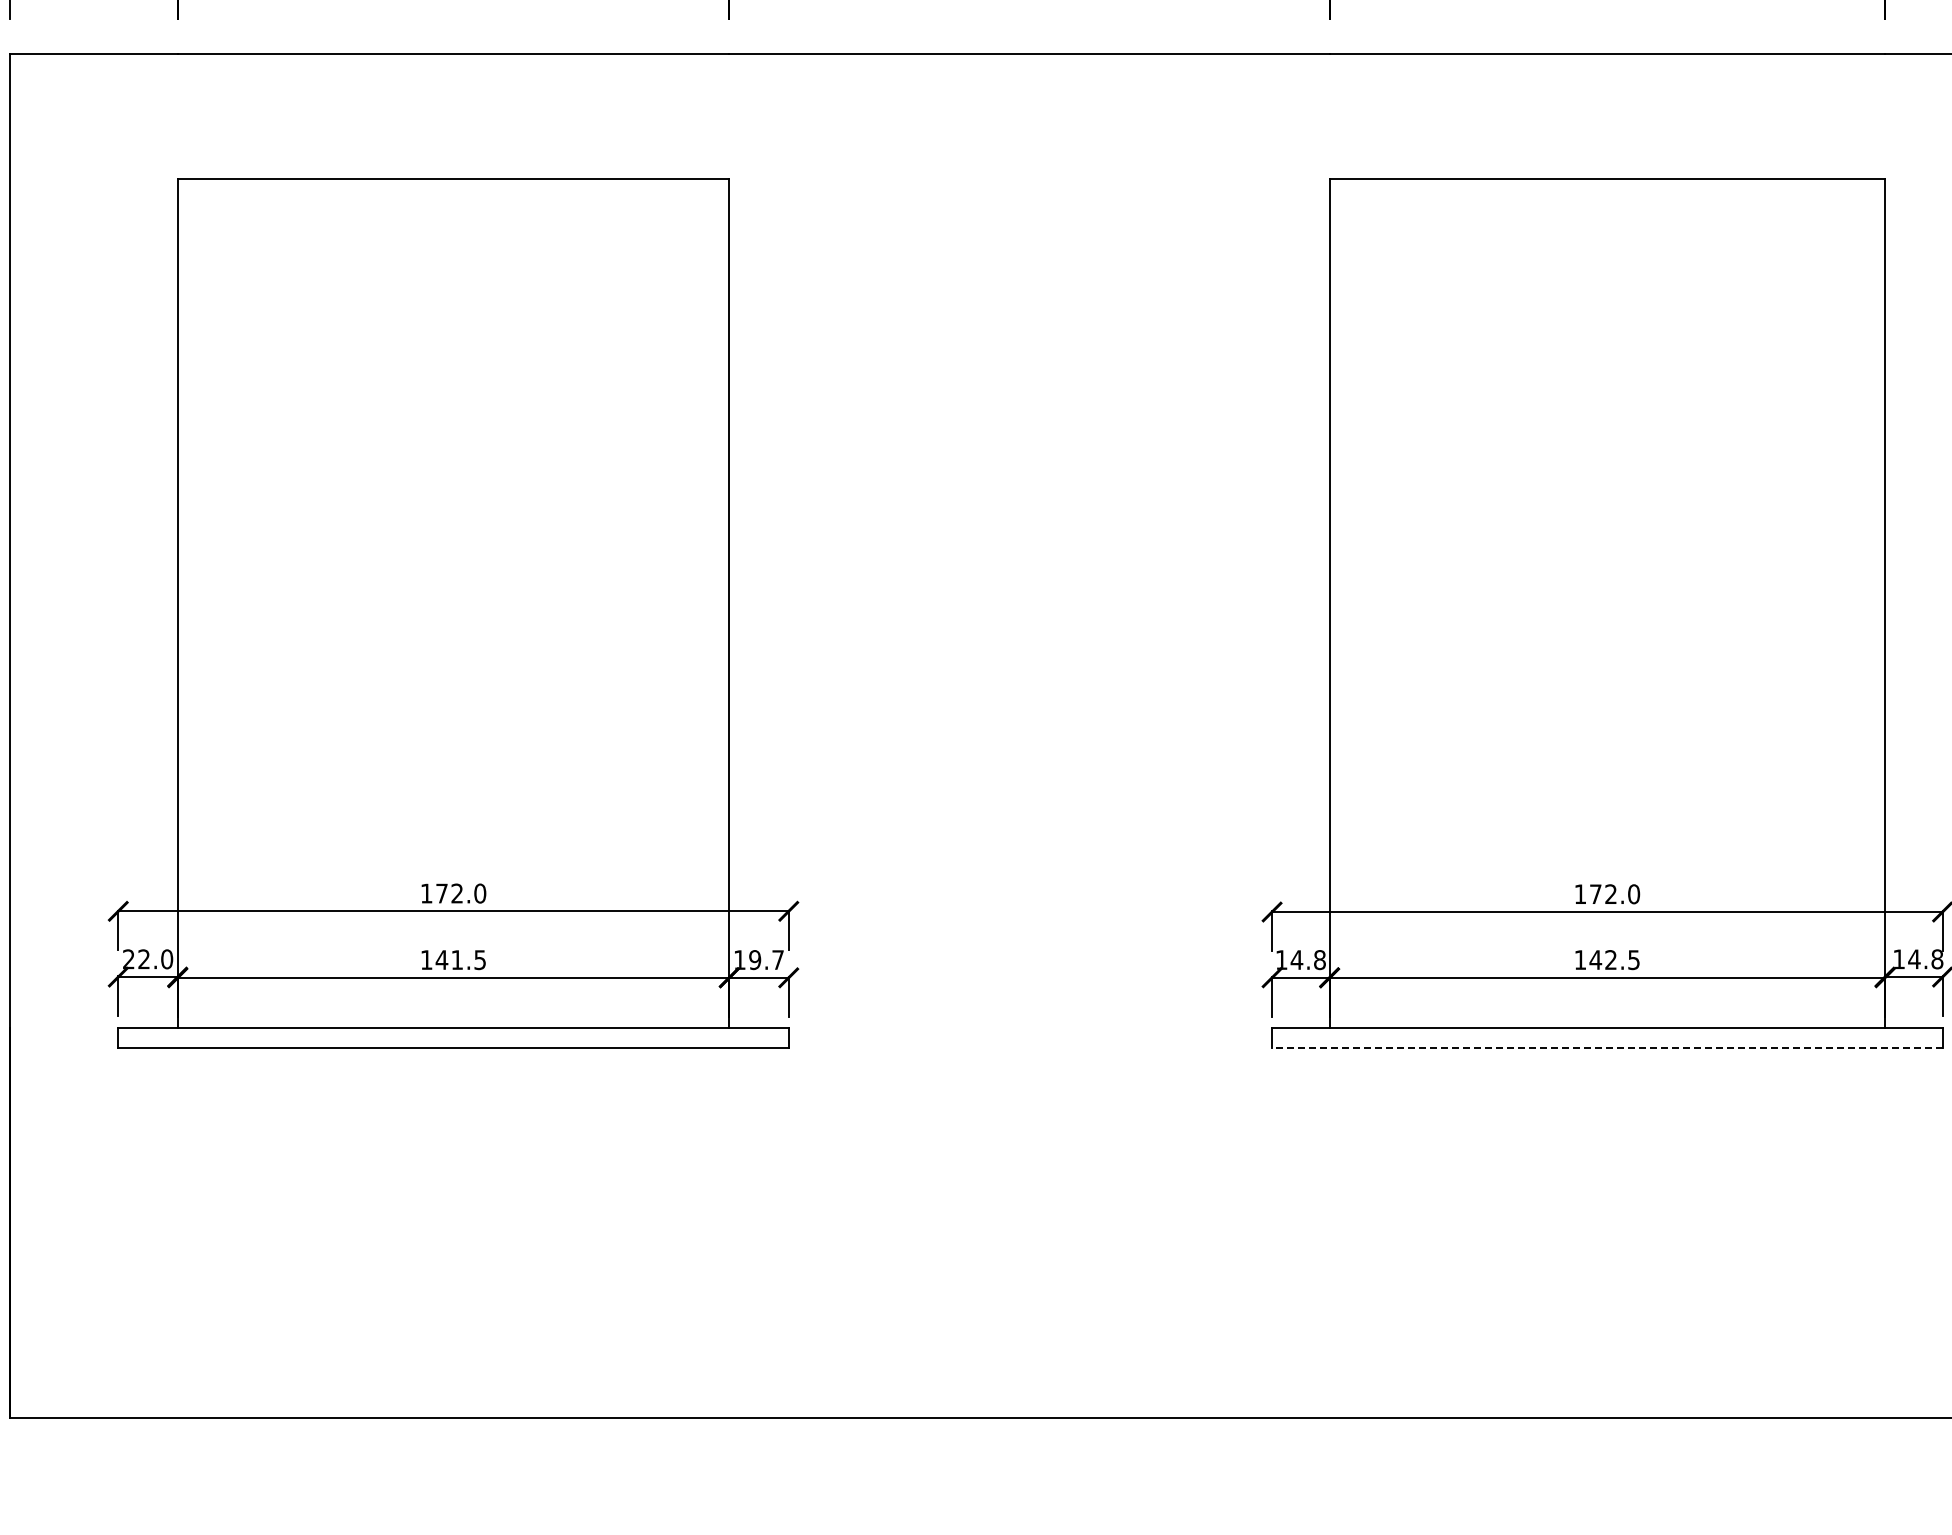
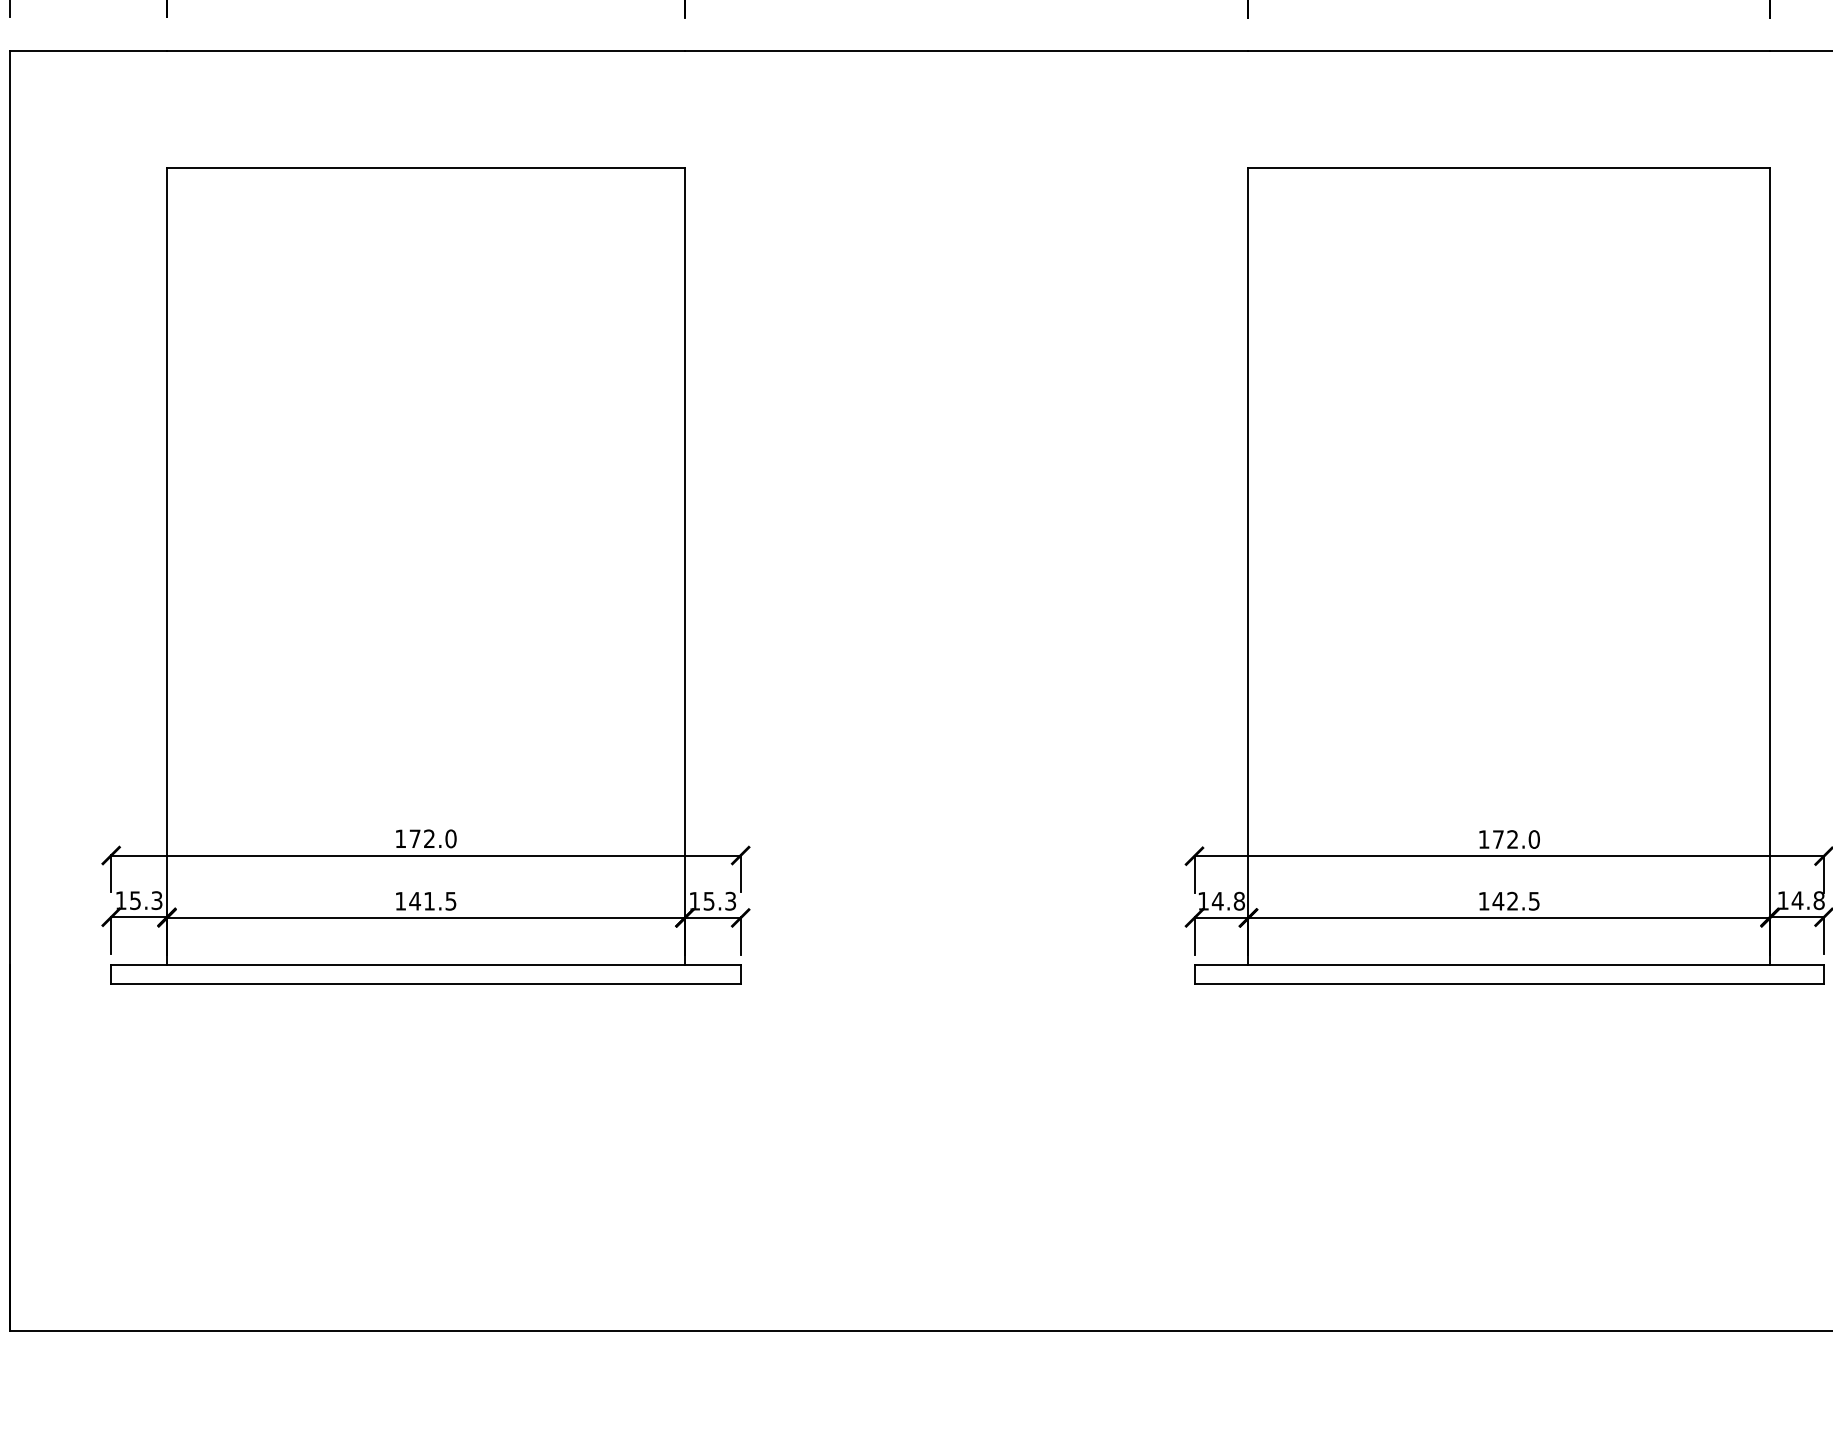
text: (148, 959) -> (139, 900), 22.0 -> 15.3
text: (766, 960) -> (719, 901), 19.7 -> 15.3
line: (1606, 1047) -> (1508, 983), dashed -> solid

